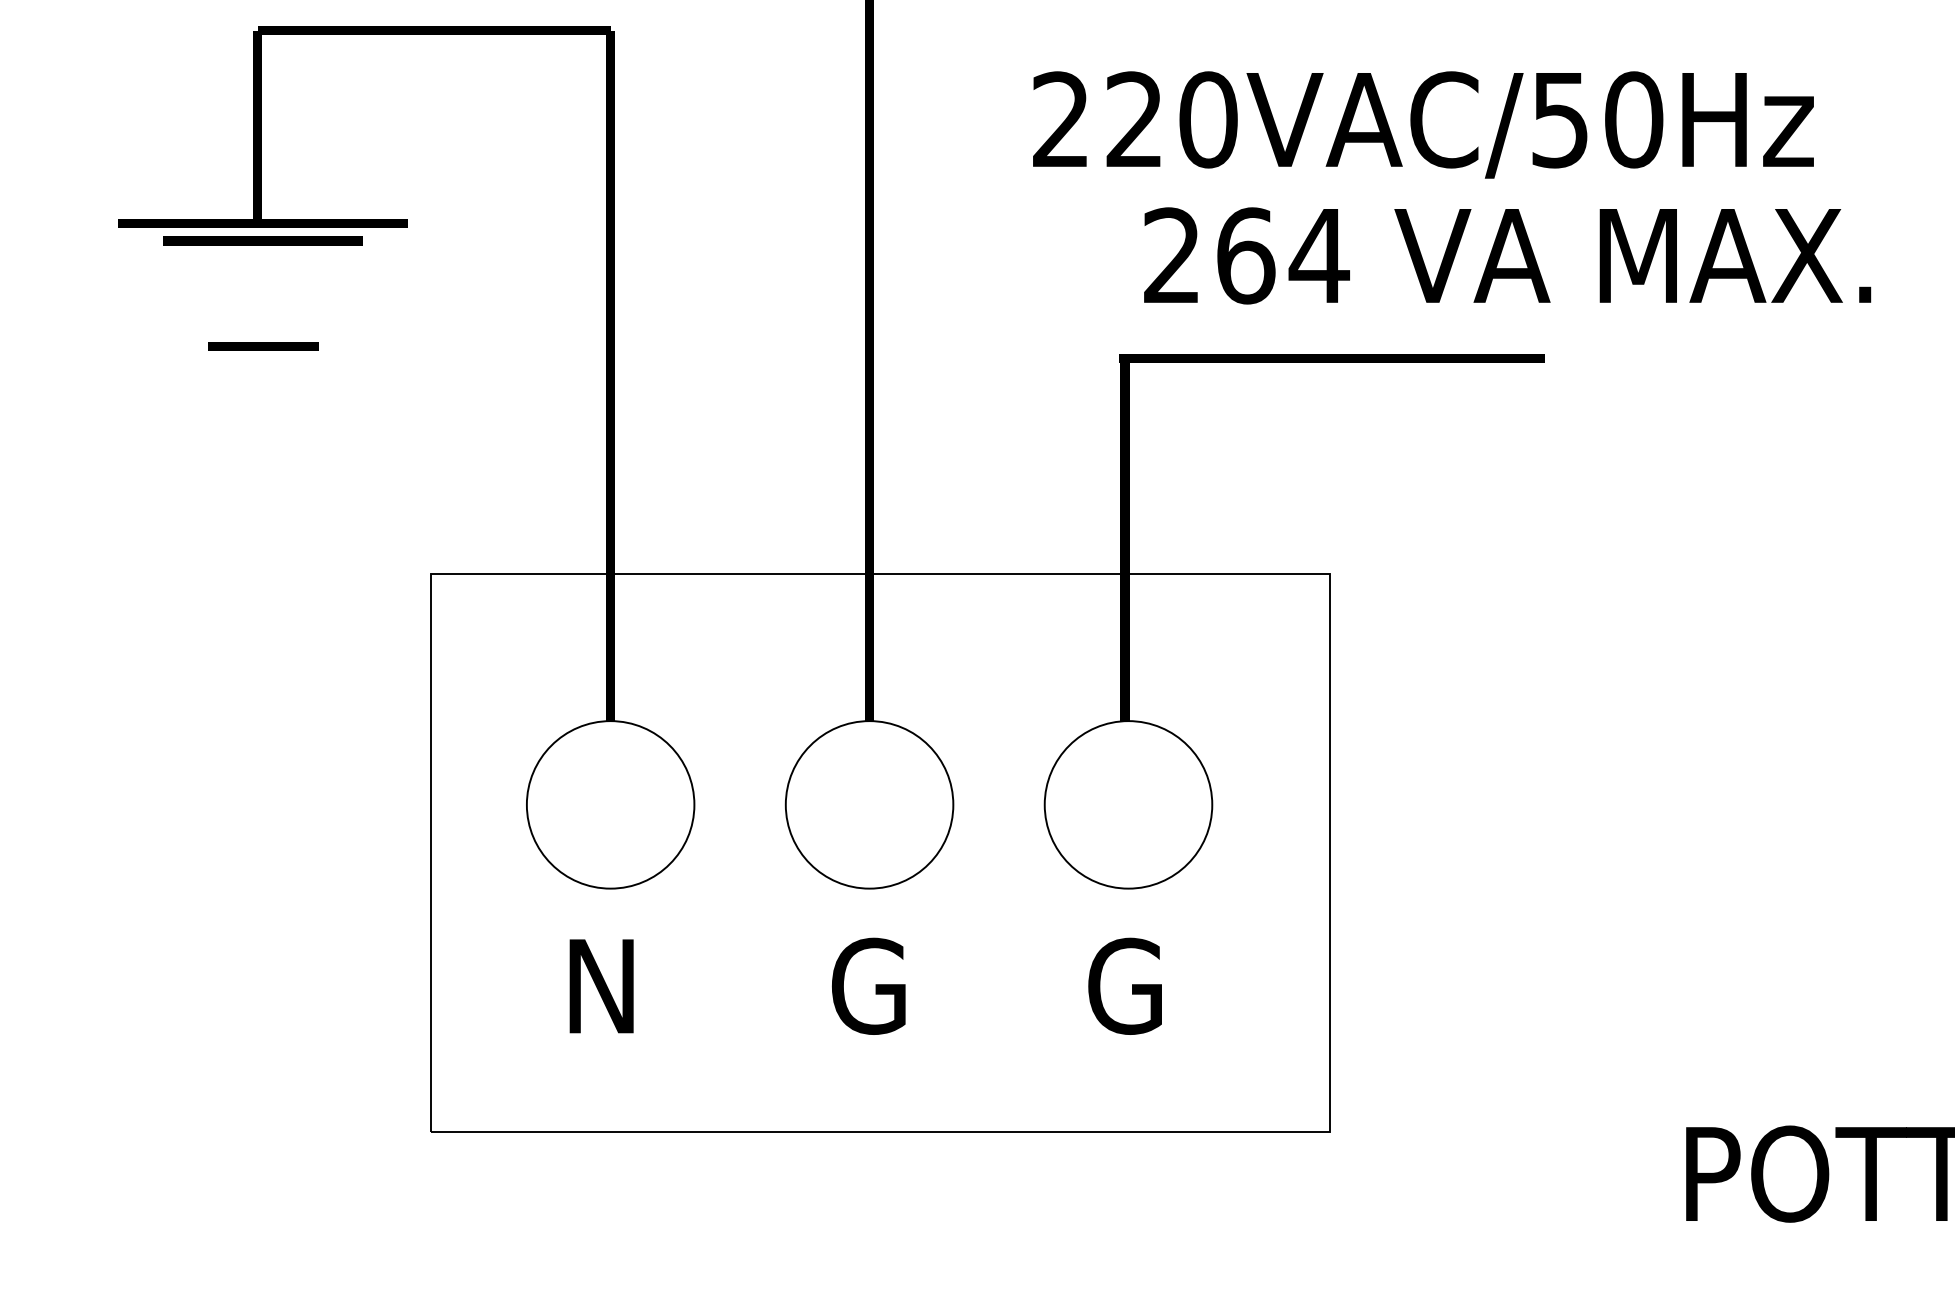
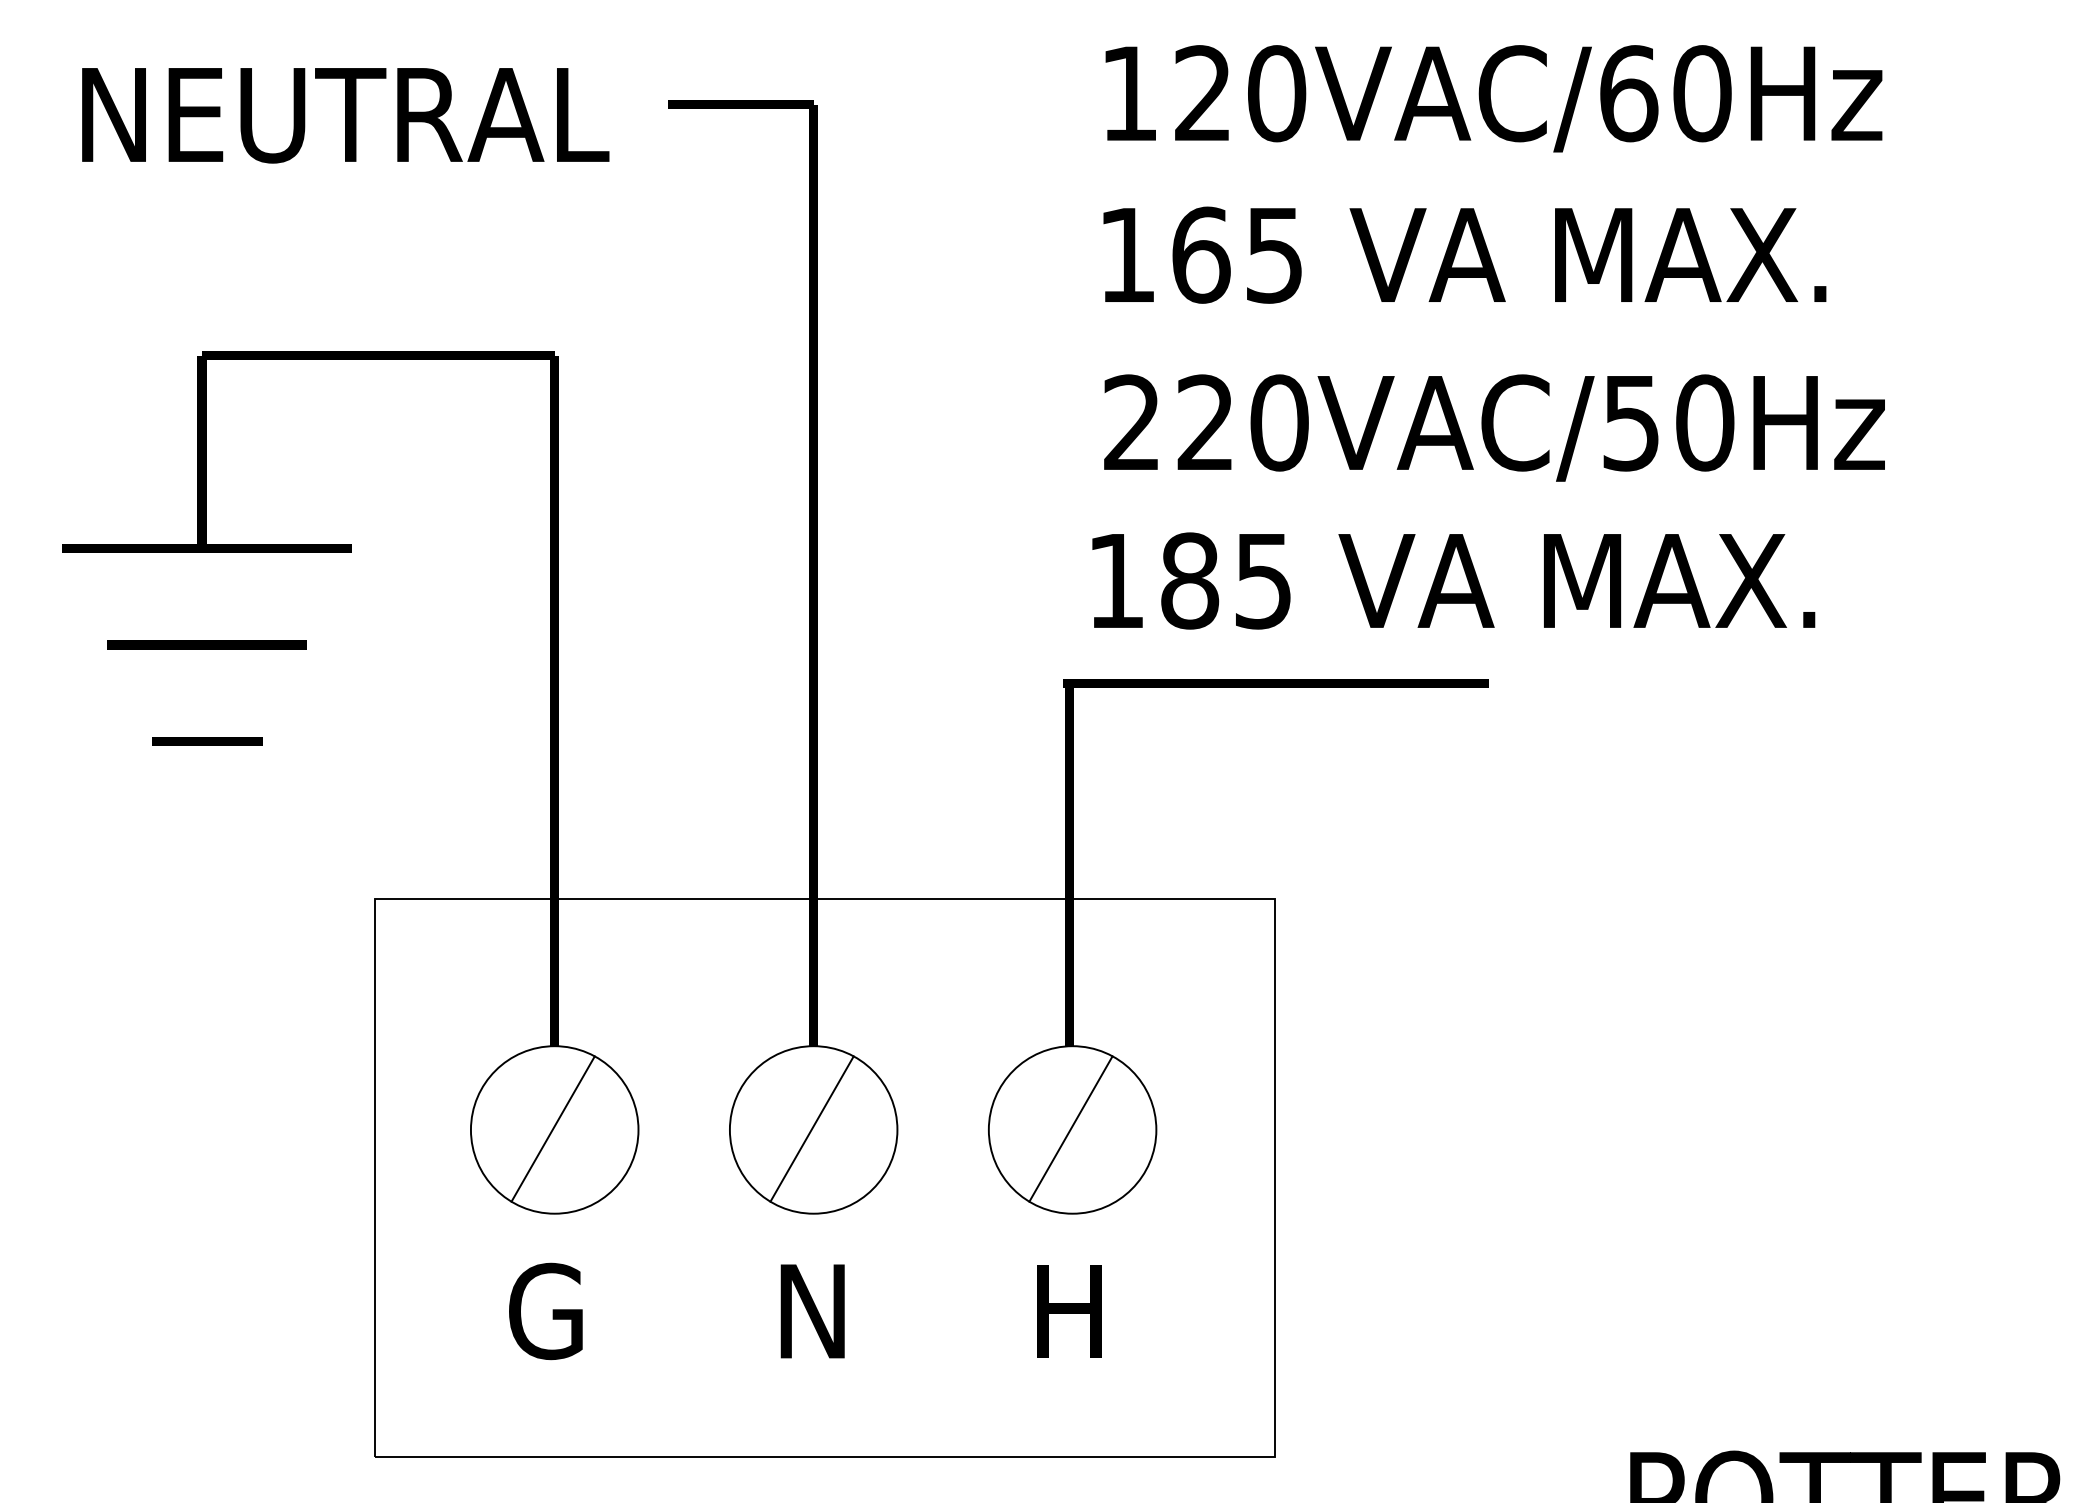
text: (1423, 124) -> (1494, 427), moved
part: (262, 240) -> (206, 644), moved
text: (1247, 255) -> (1191, 580), 264 -> 185
part: (263, 346) -> (207, 741), moved
line: (608, 803) -> (552, 1128), added
line: (867, 803) -> (811, 1128), added
line: (1126, 803) -> (1070, 1128), added
text: (601, 986) -> (545, 1311), N -> G
text: (868, 986) -> (812, 1311), G -> N
text: (1124, 986) -> (1068, 1311), G -> H

